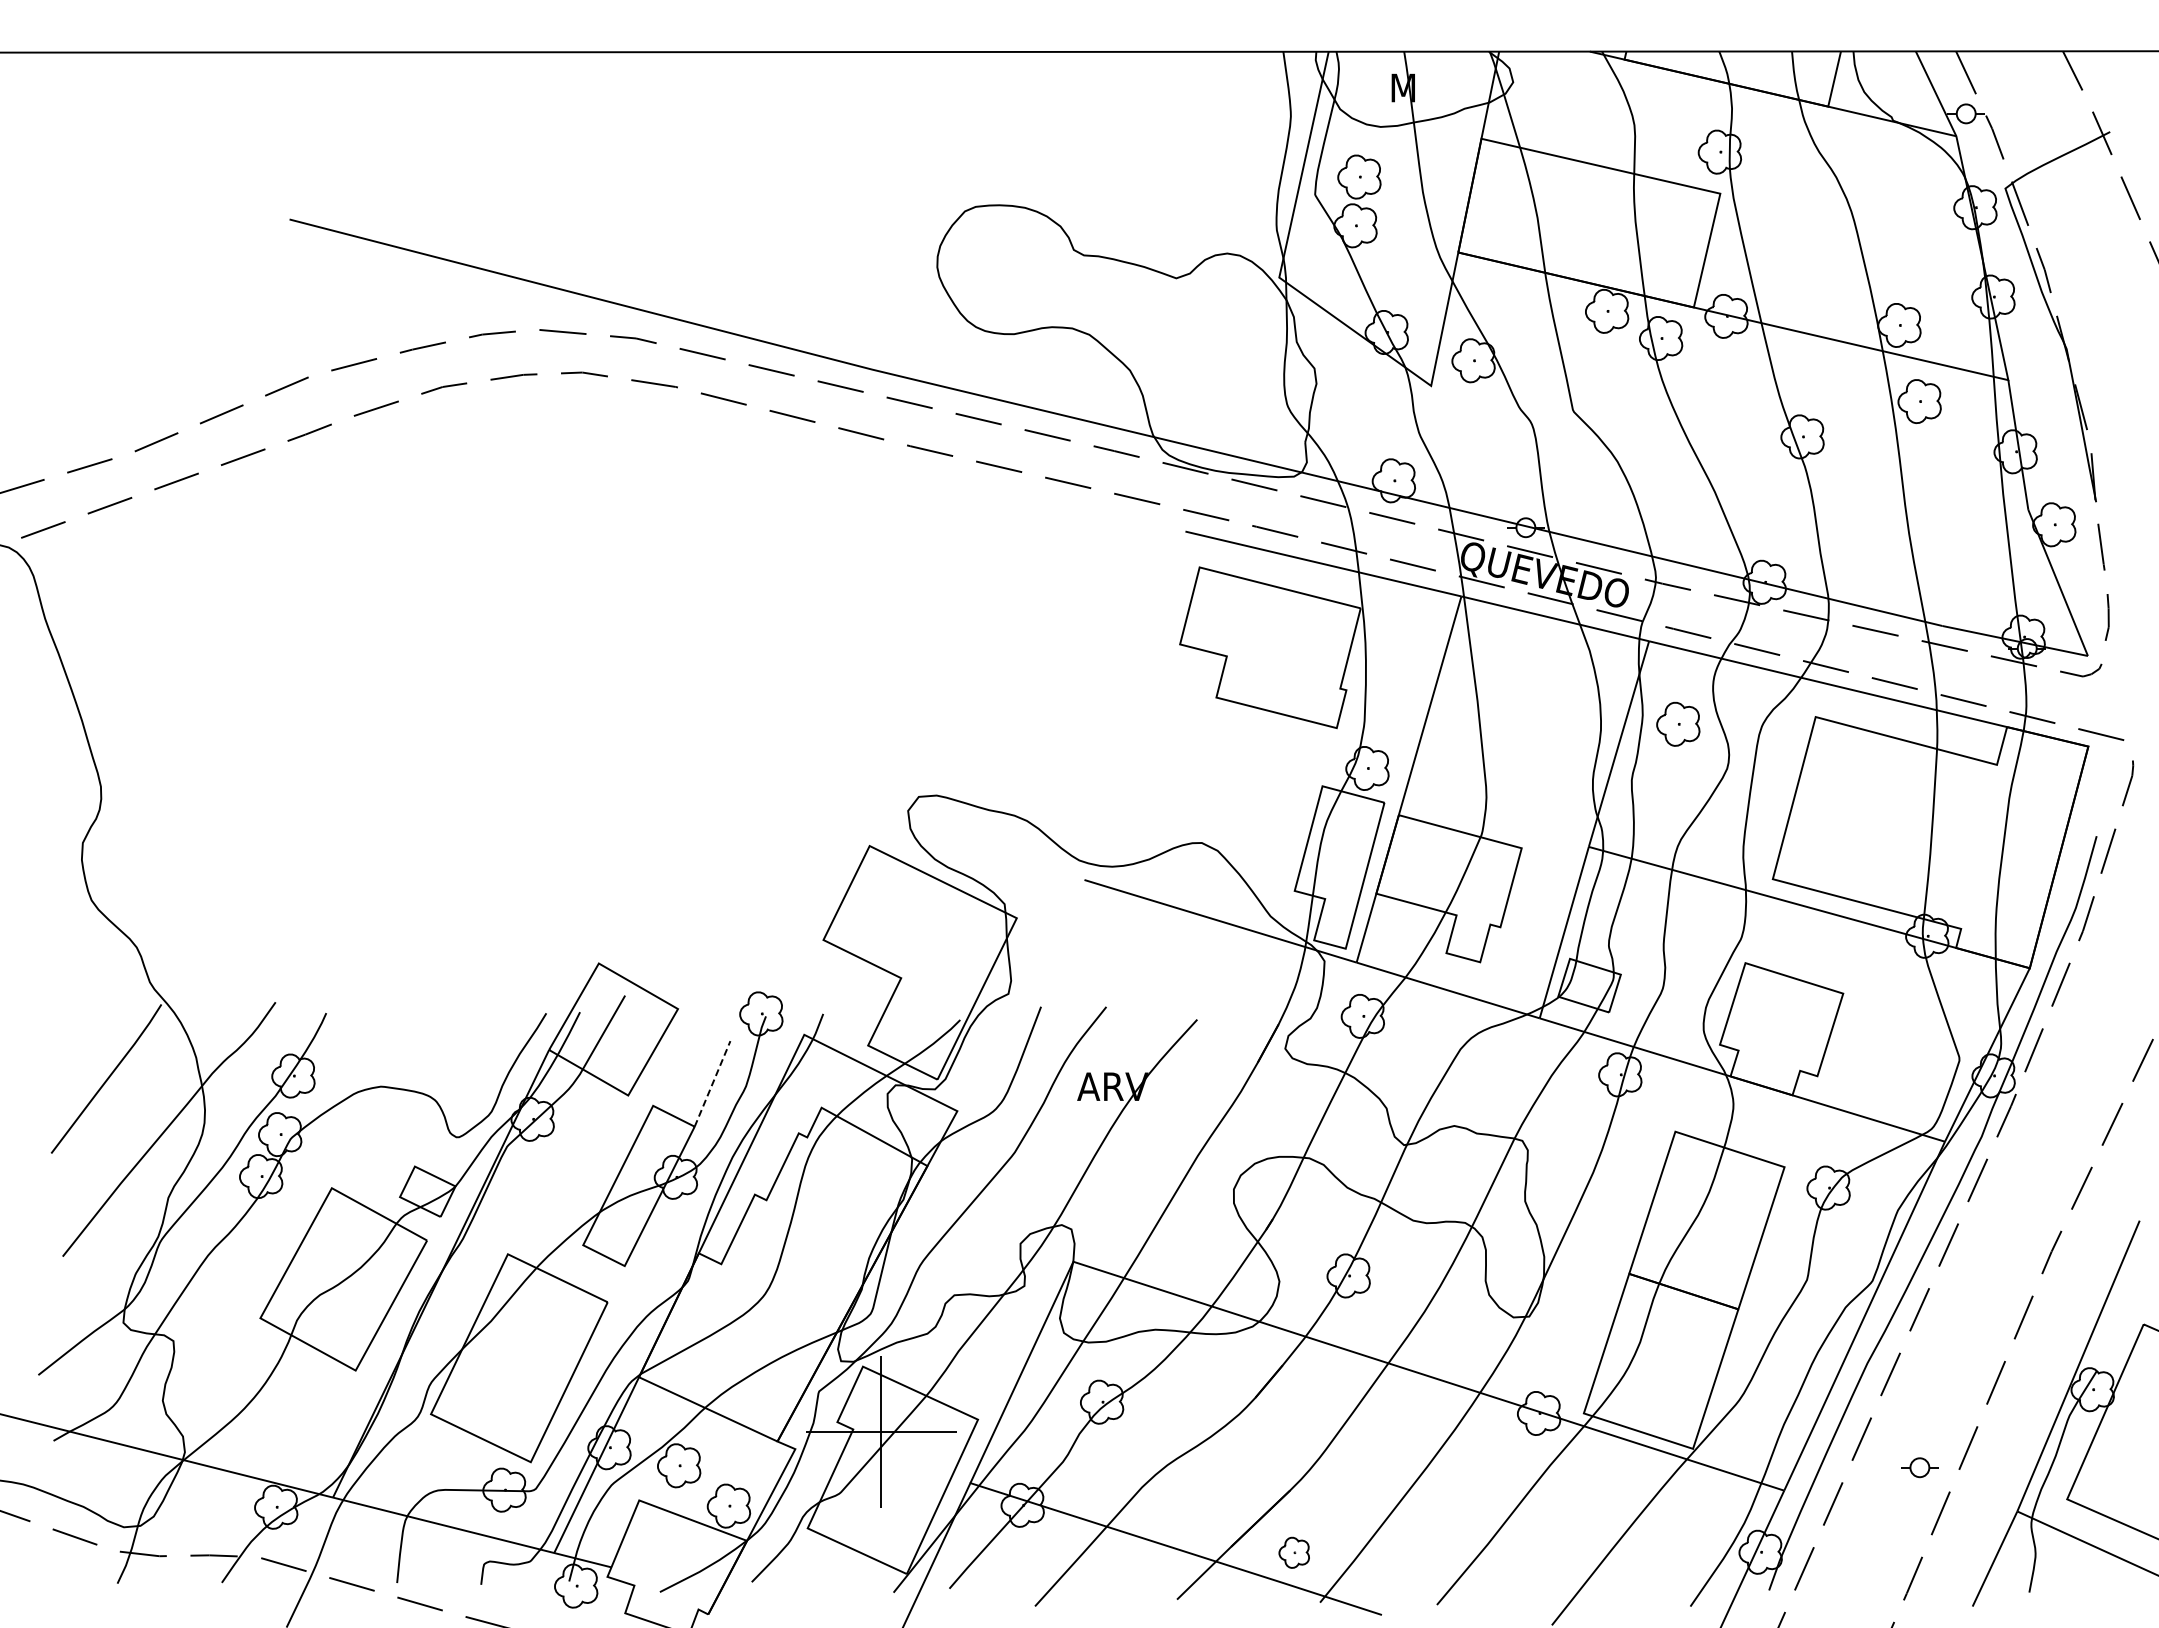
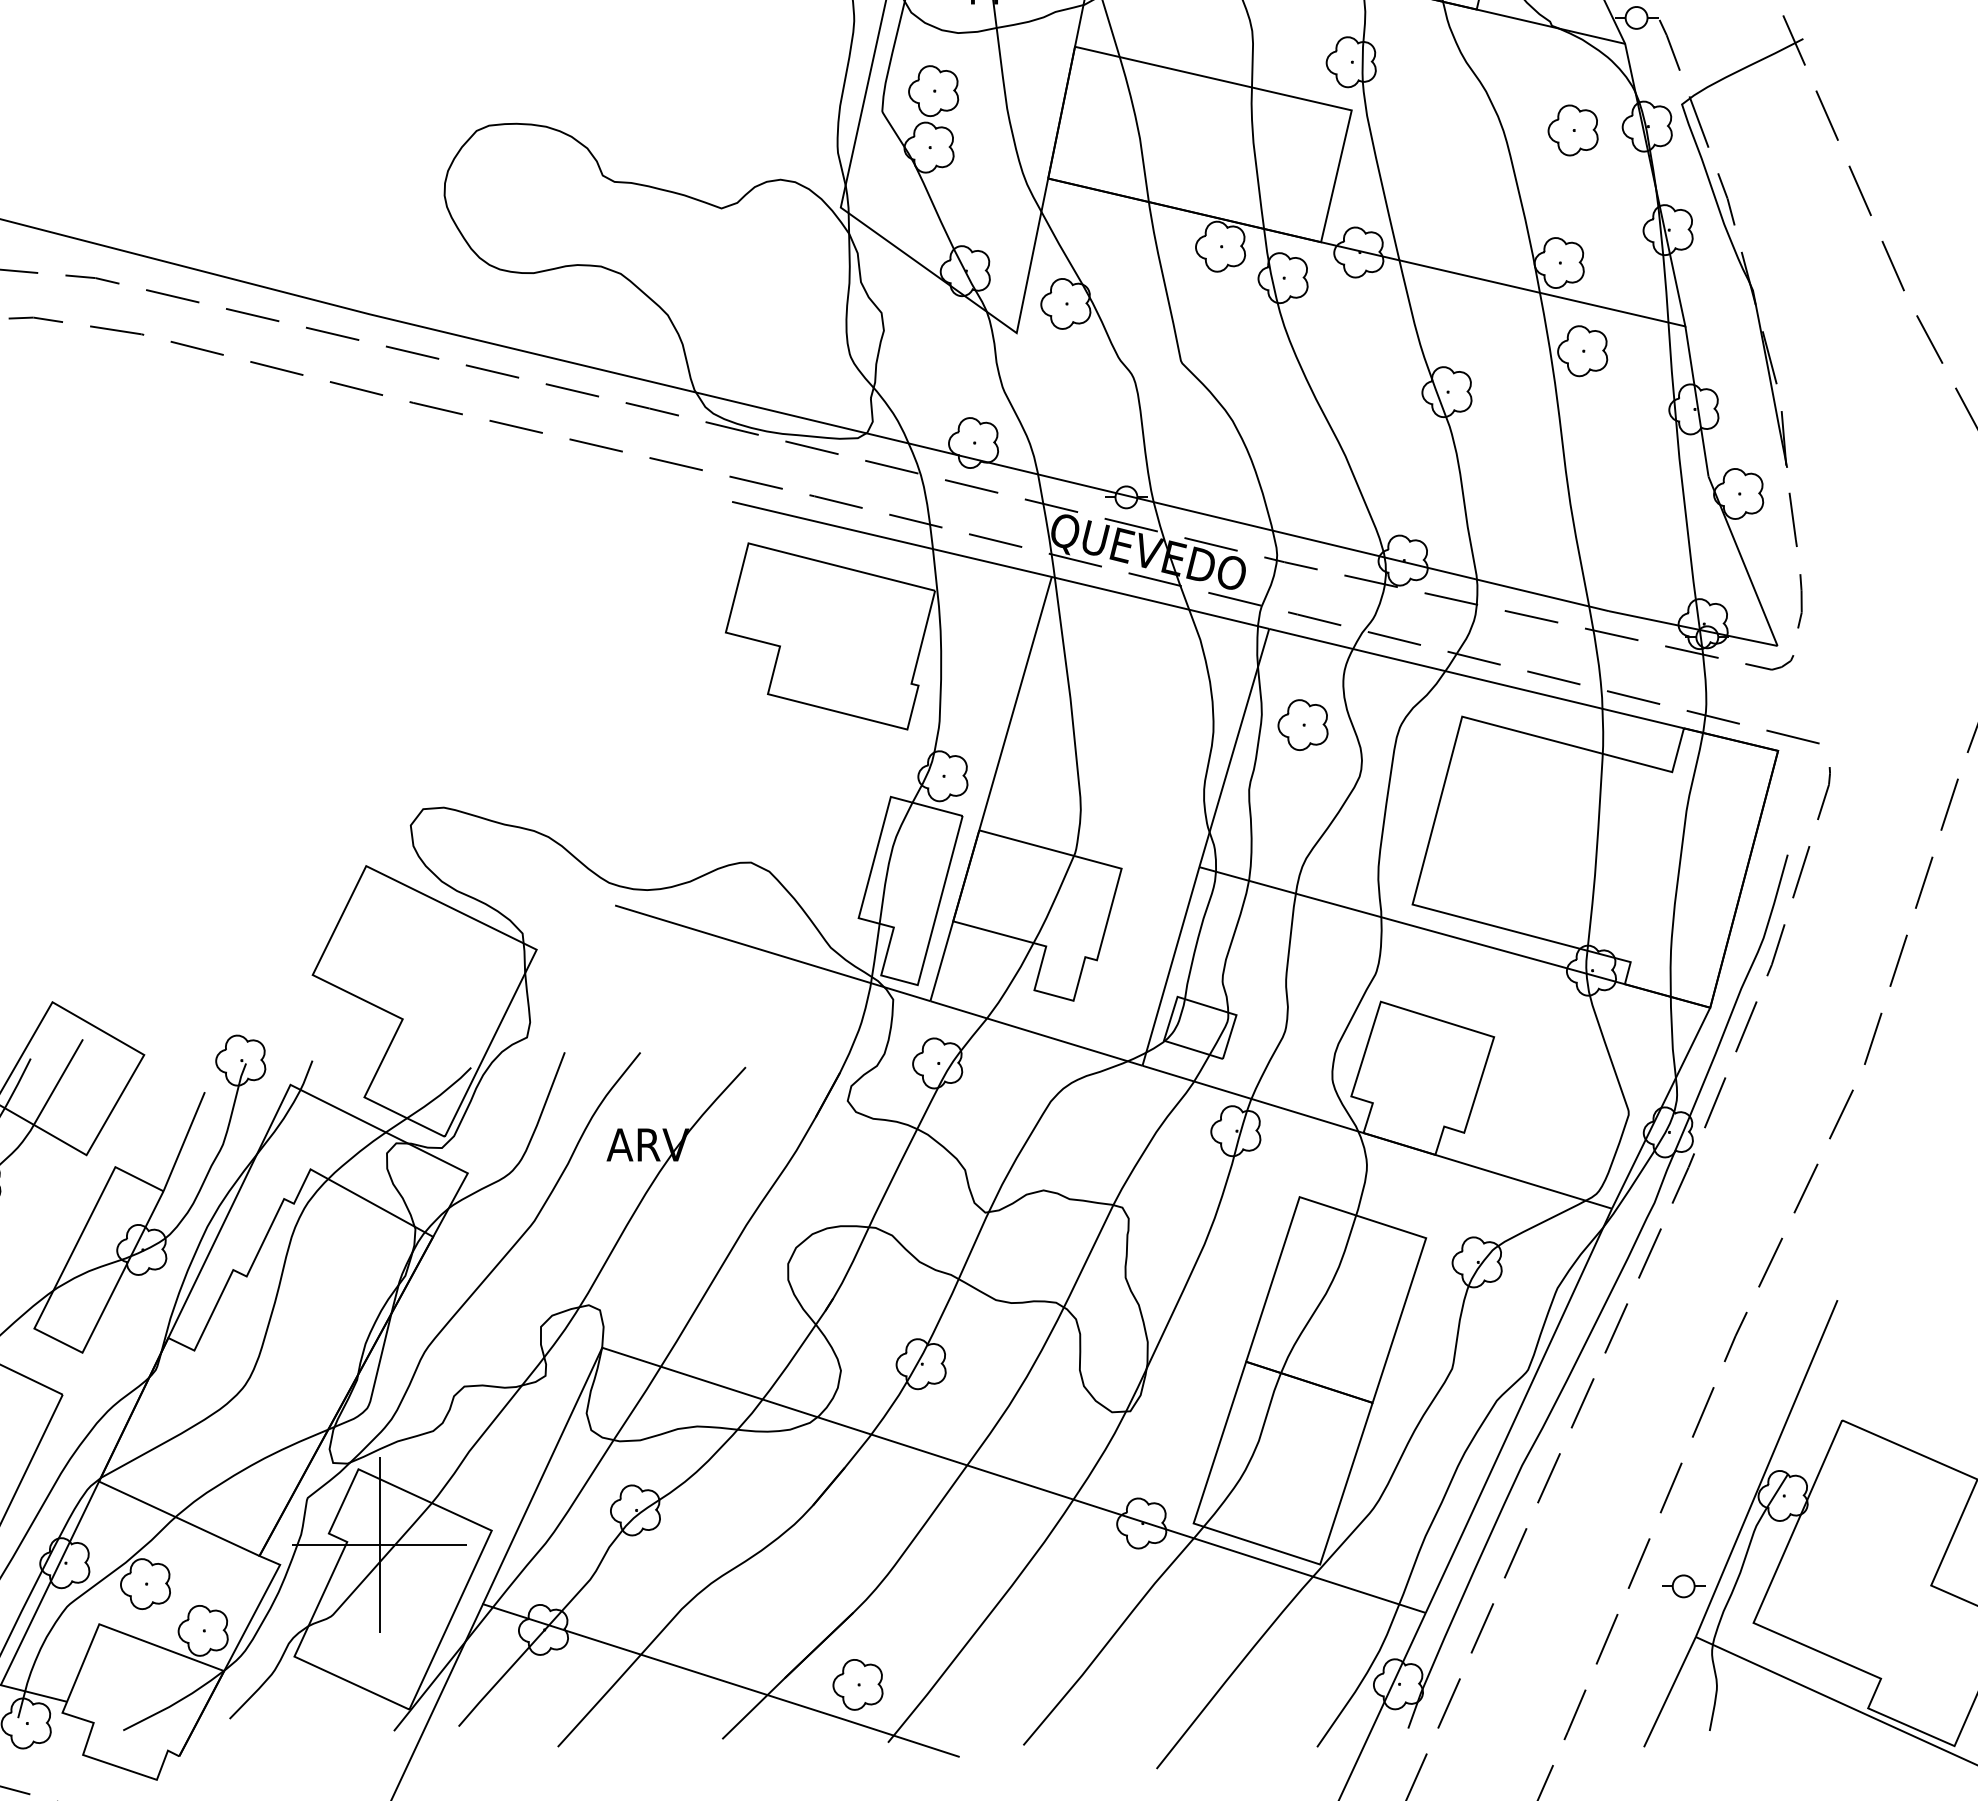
part: (1911, 210) -> (1573, 129), added
line: (712, 1083) -> (184, 1141), dashed -> solid
part: (1919, 1467) -> (1683, 1586), moved
part: (1294, 1552) -> (858, 1684), size x1.43

